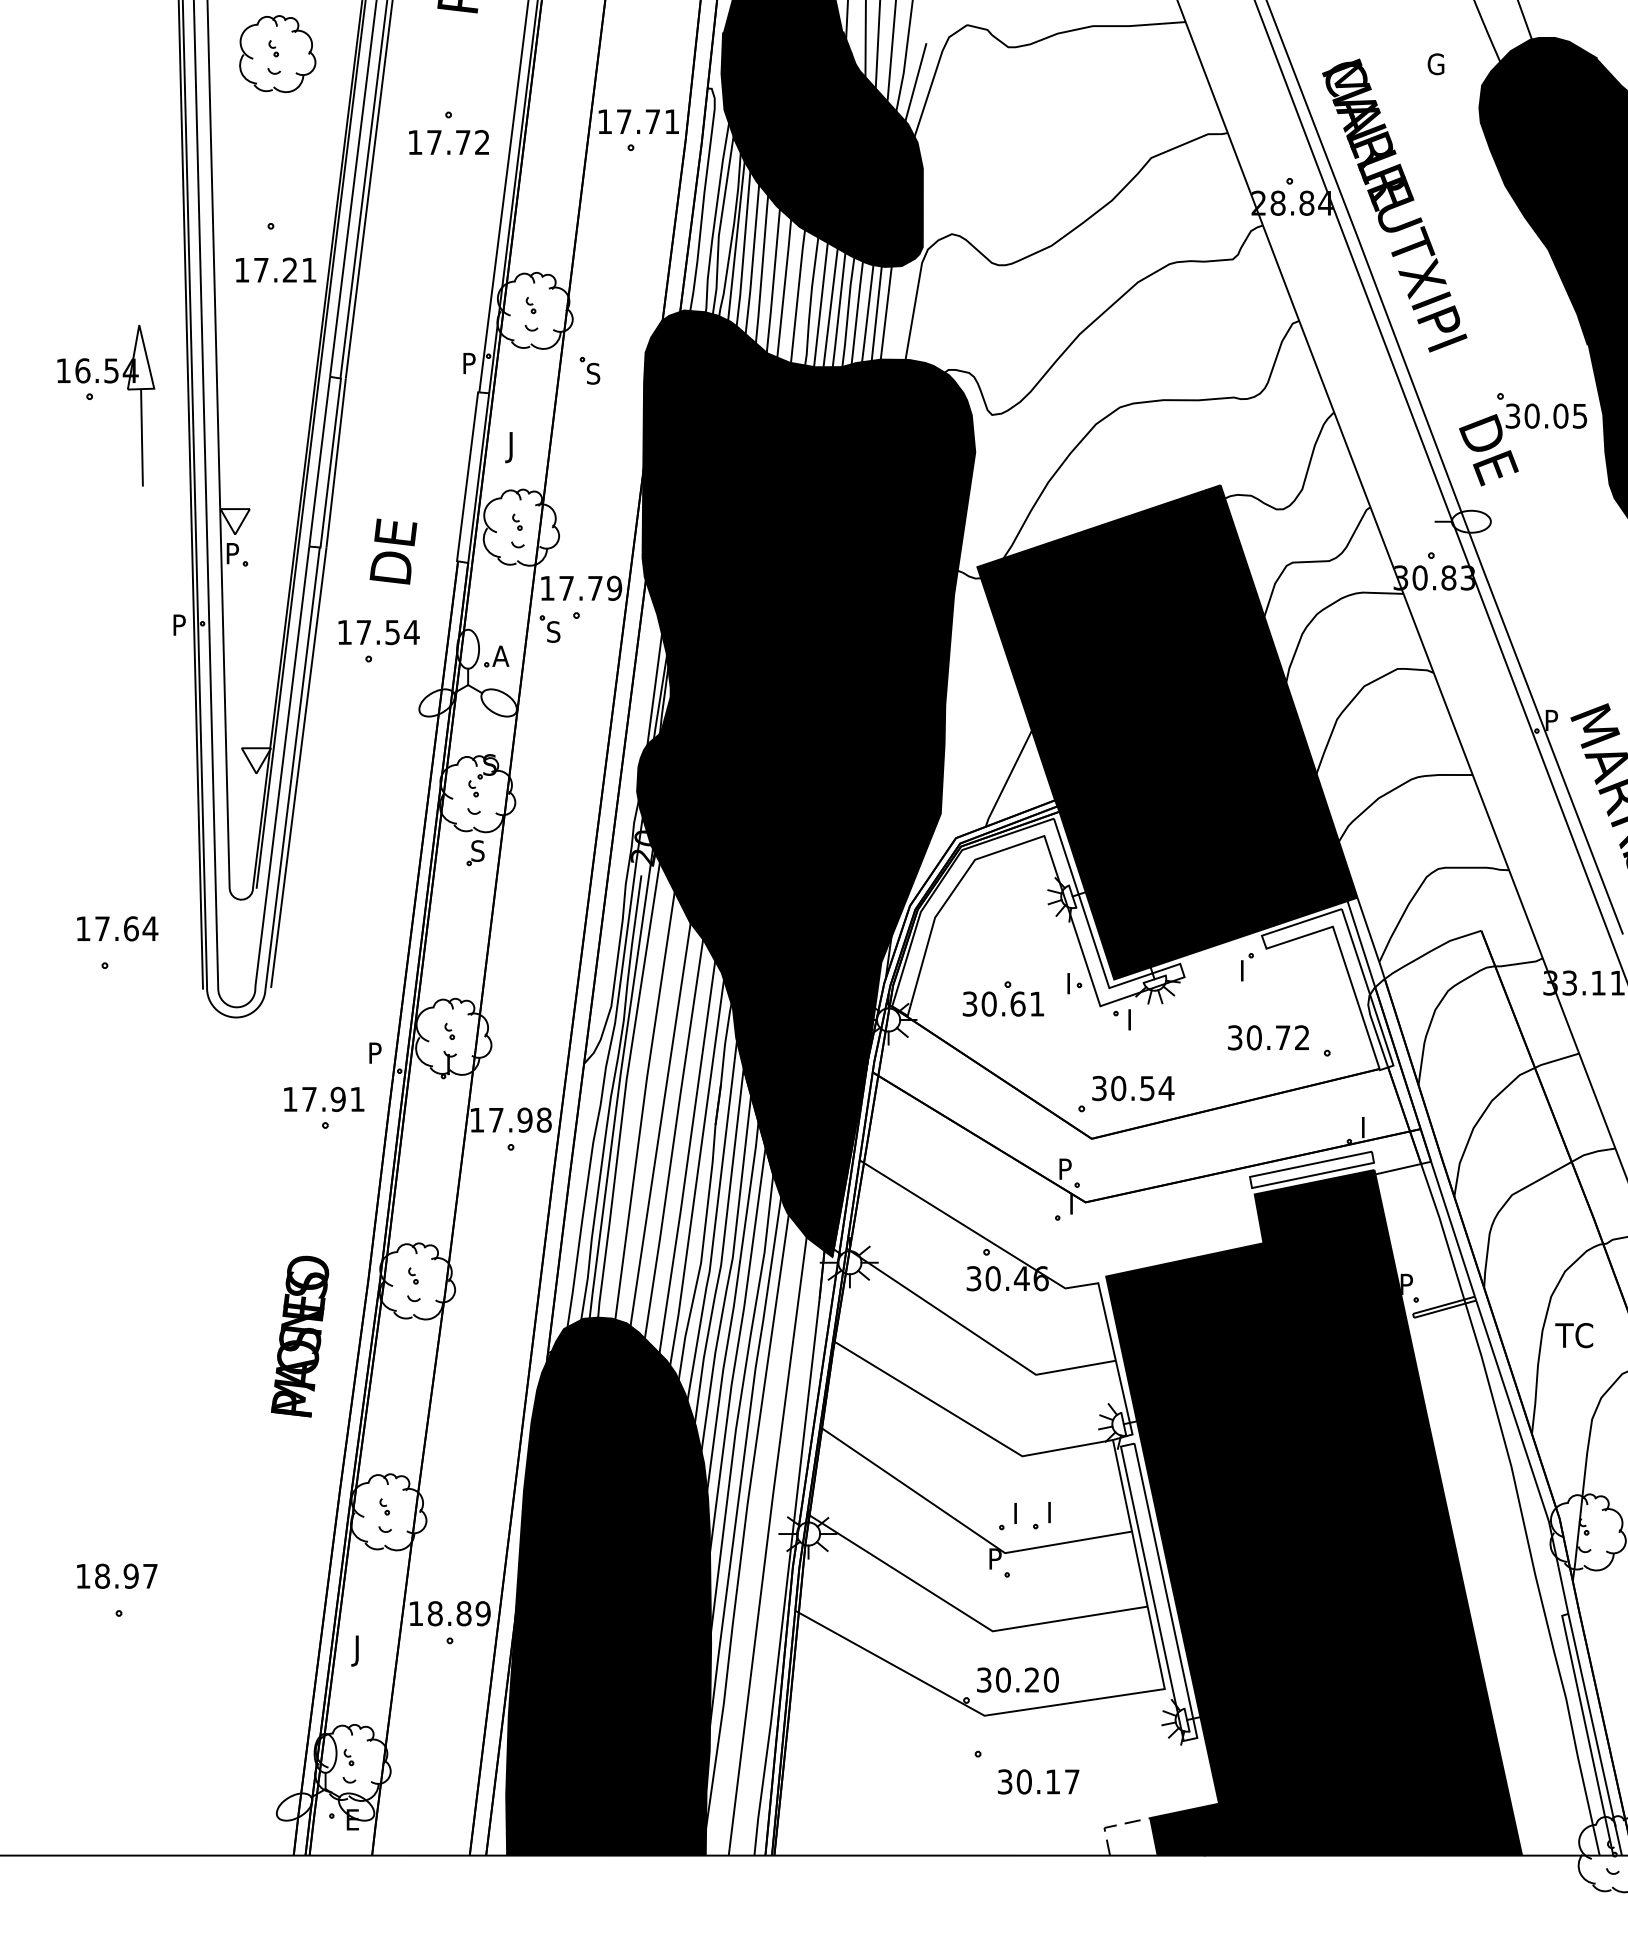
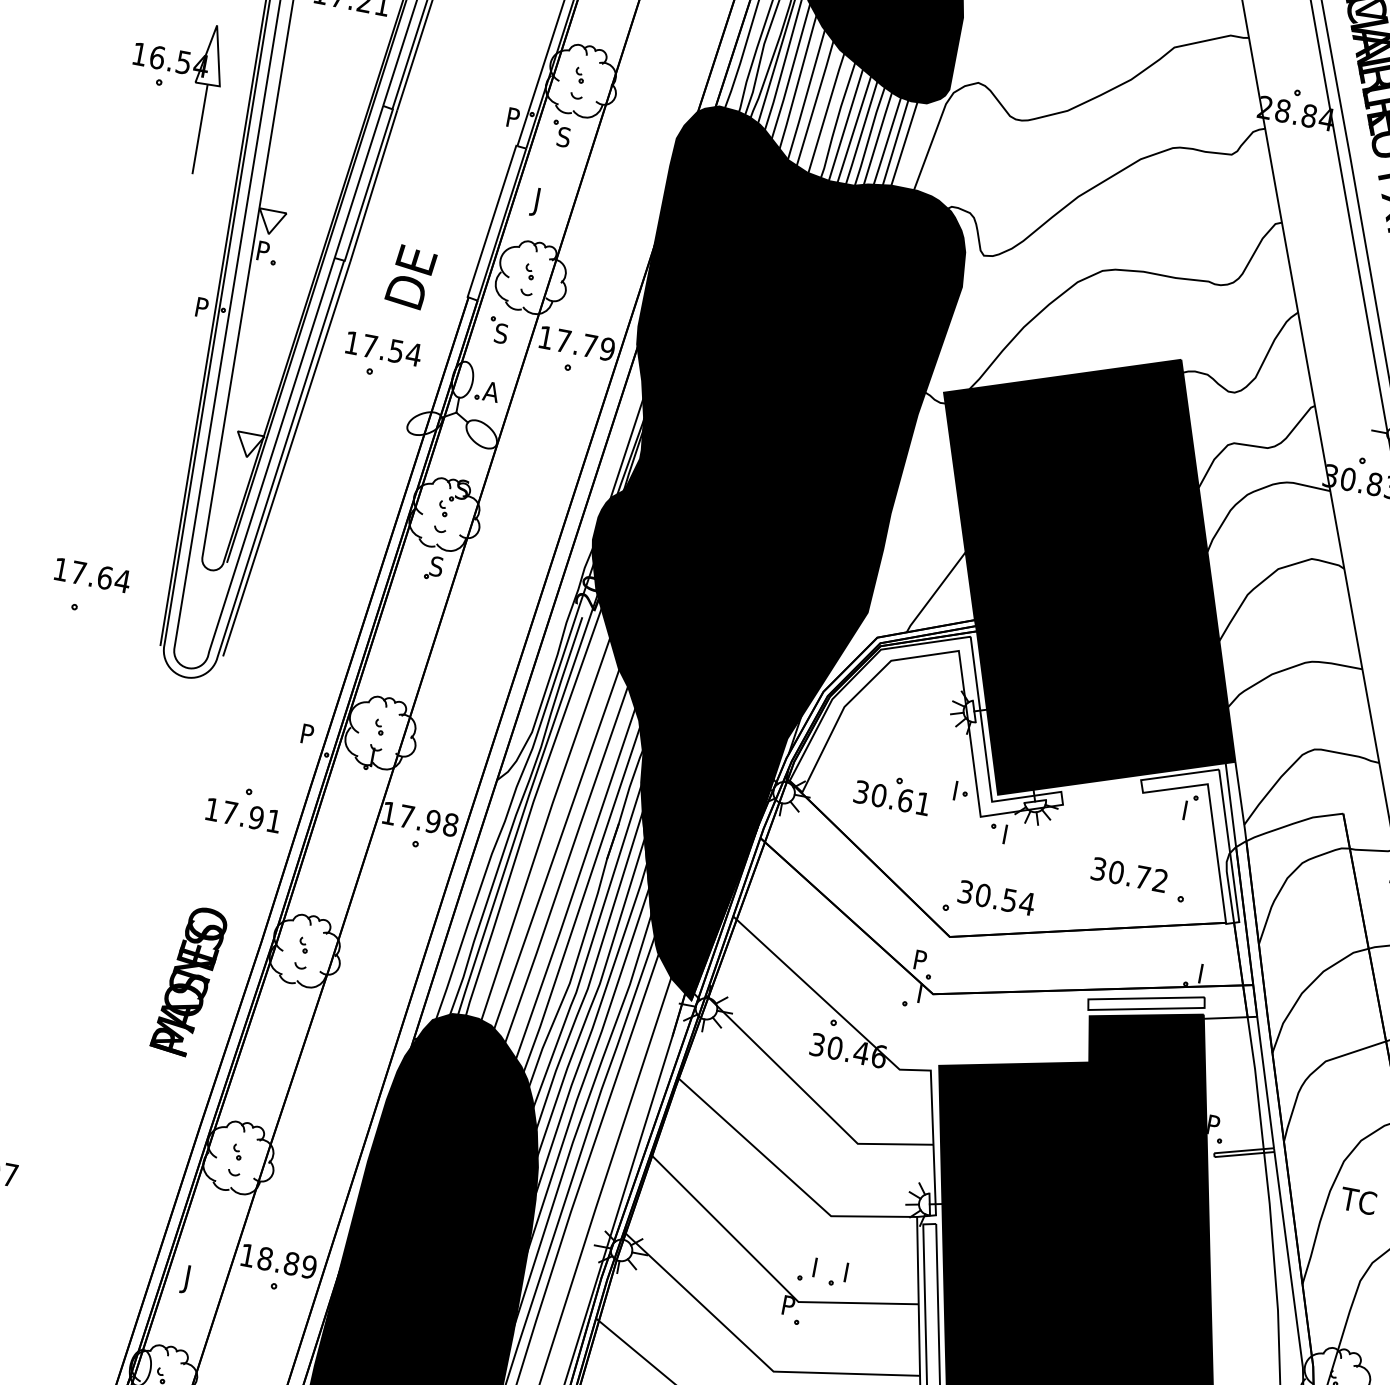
part: (589, 370) -> (560, 133), moved
part: (549, 628) -> (498, 329), moved
part: (1247, 967) -> (1190, 808), moved
text: (324, 1098) -> (243, 814), moved

